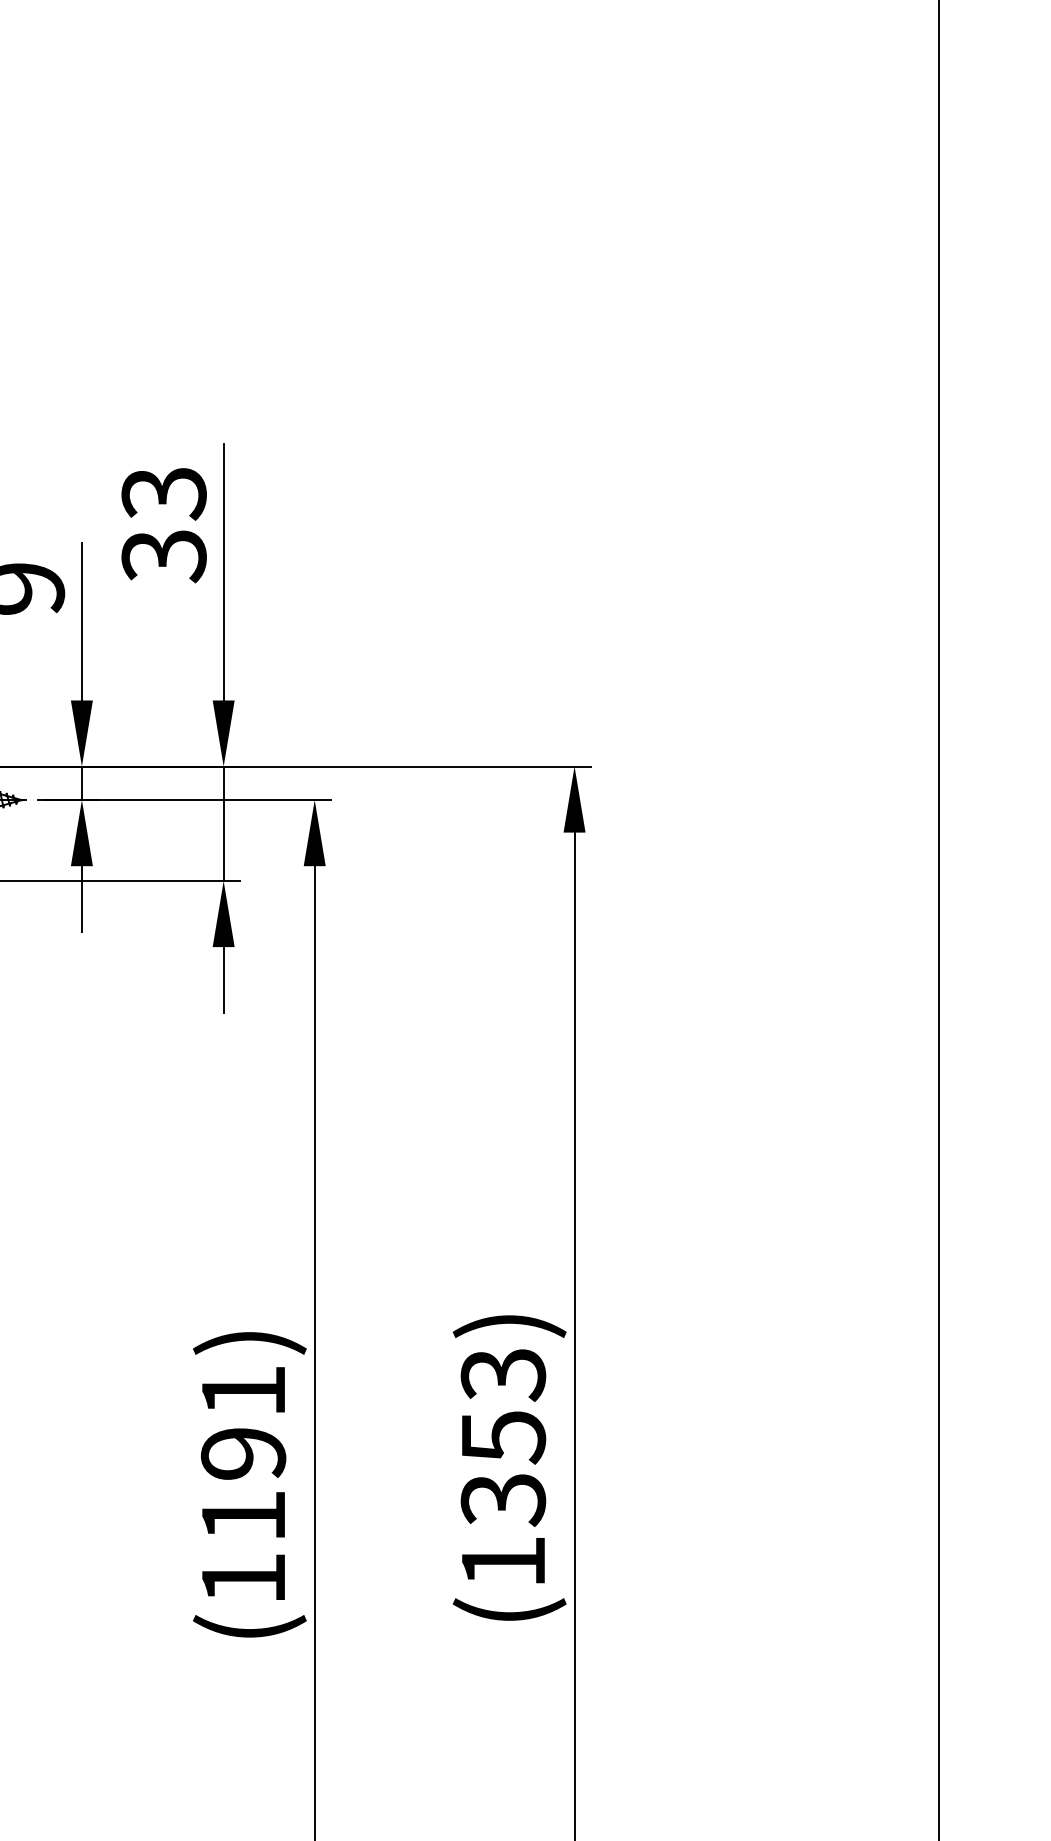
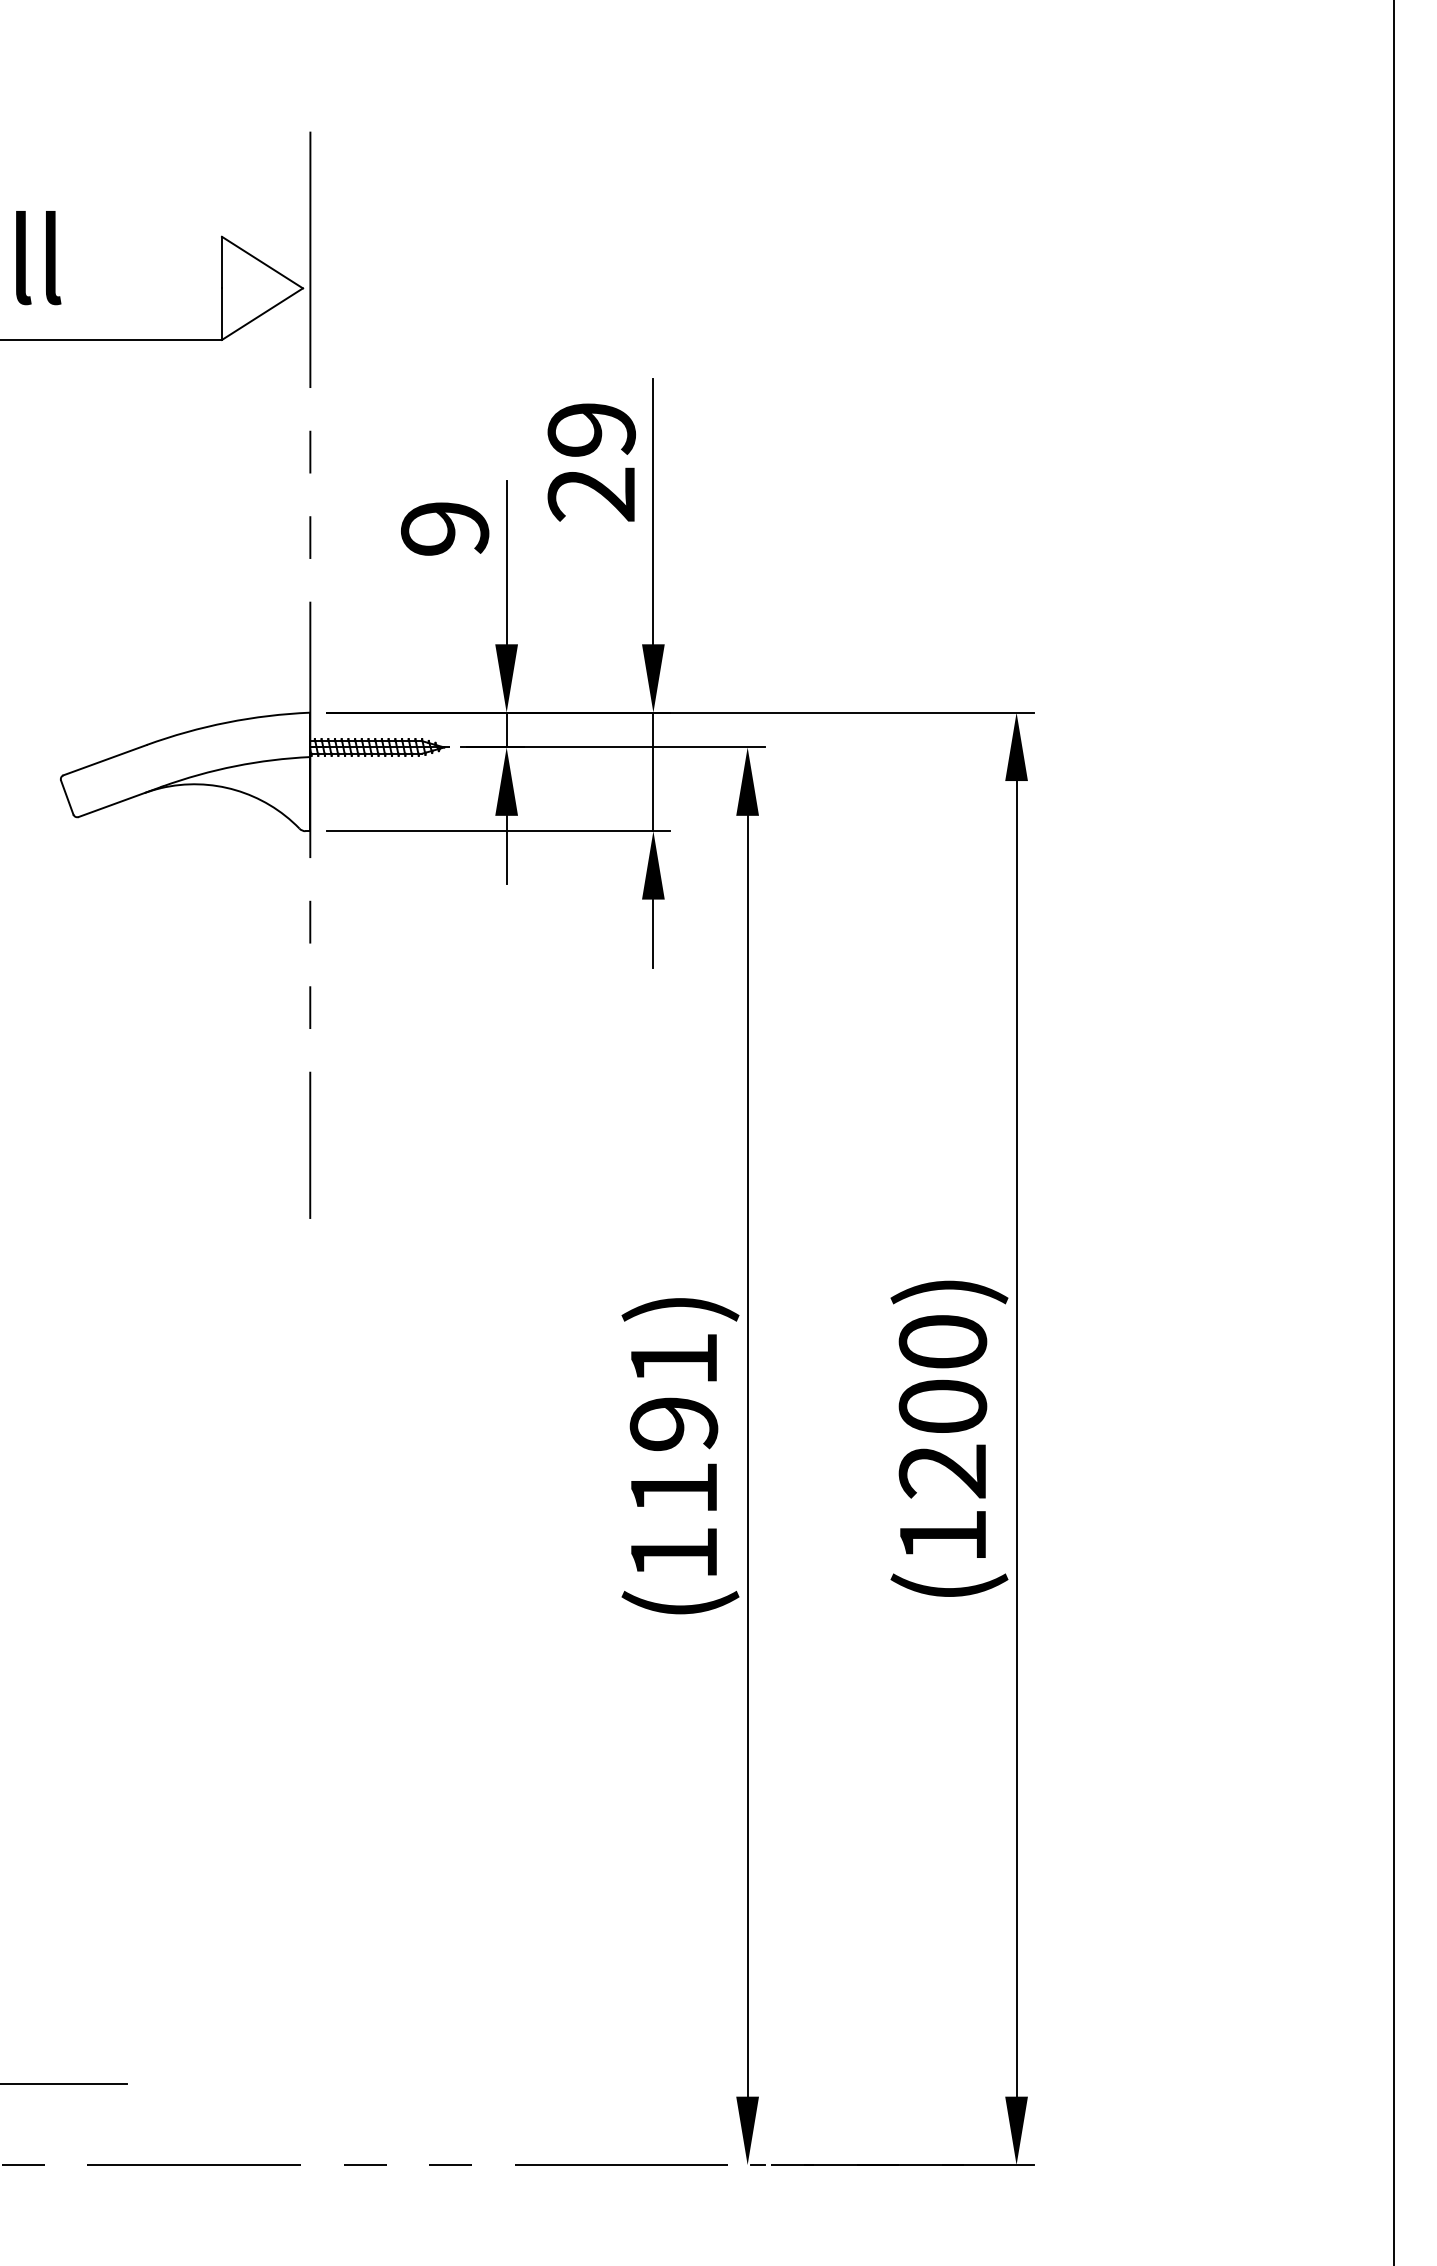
text: (163, 525) -> (591, 463), 33 -> 29
text: (502, 1437) -> (942, 1407), (1353) -> (1200)

